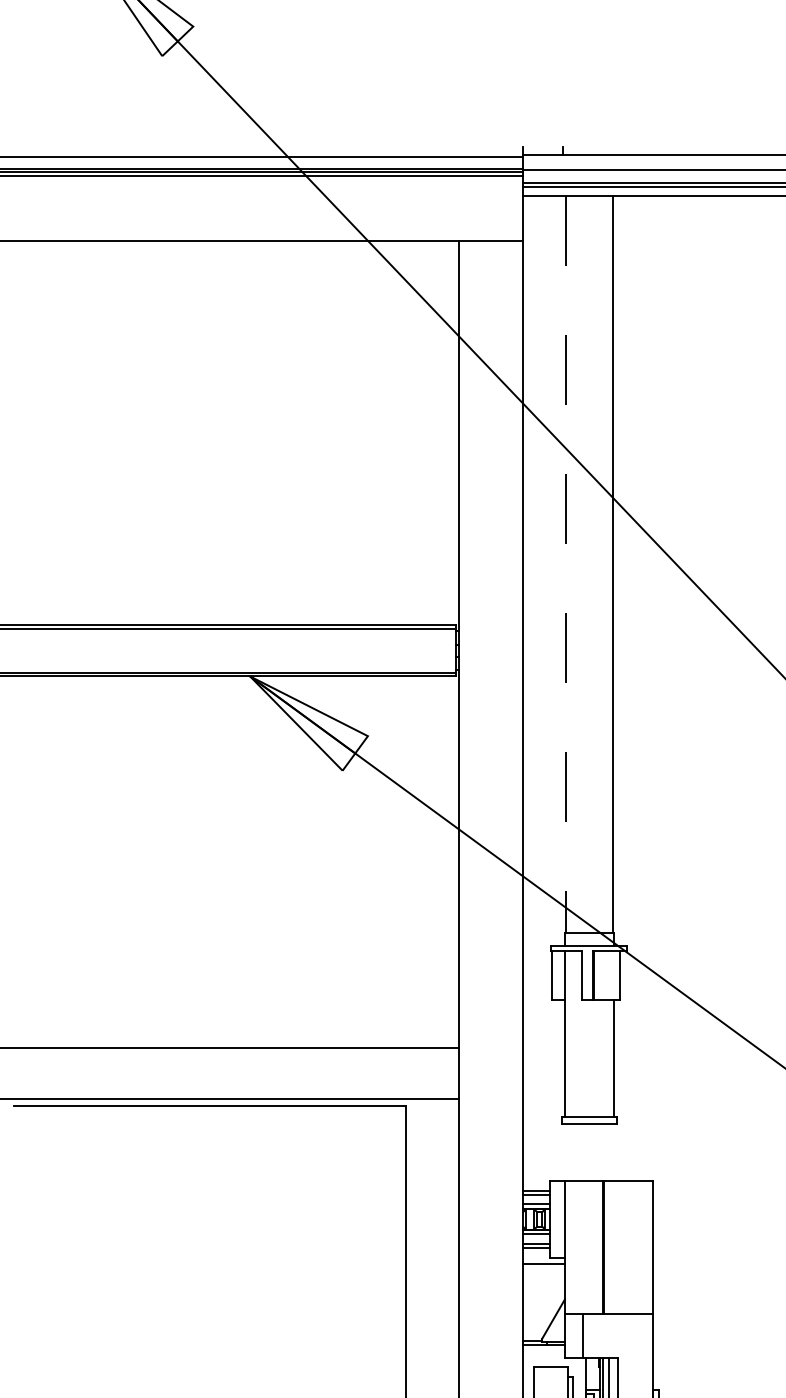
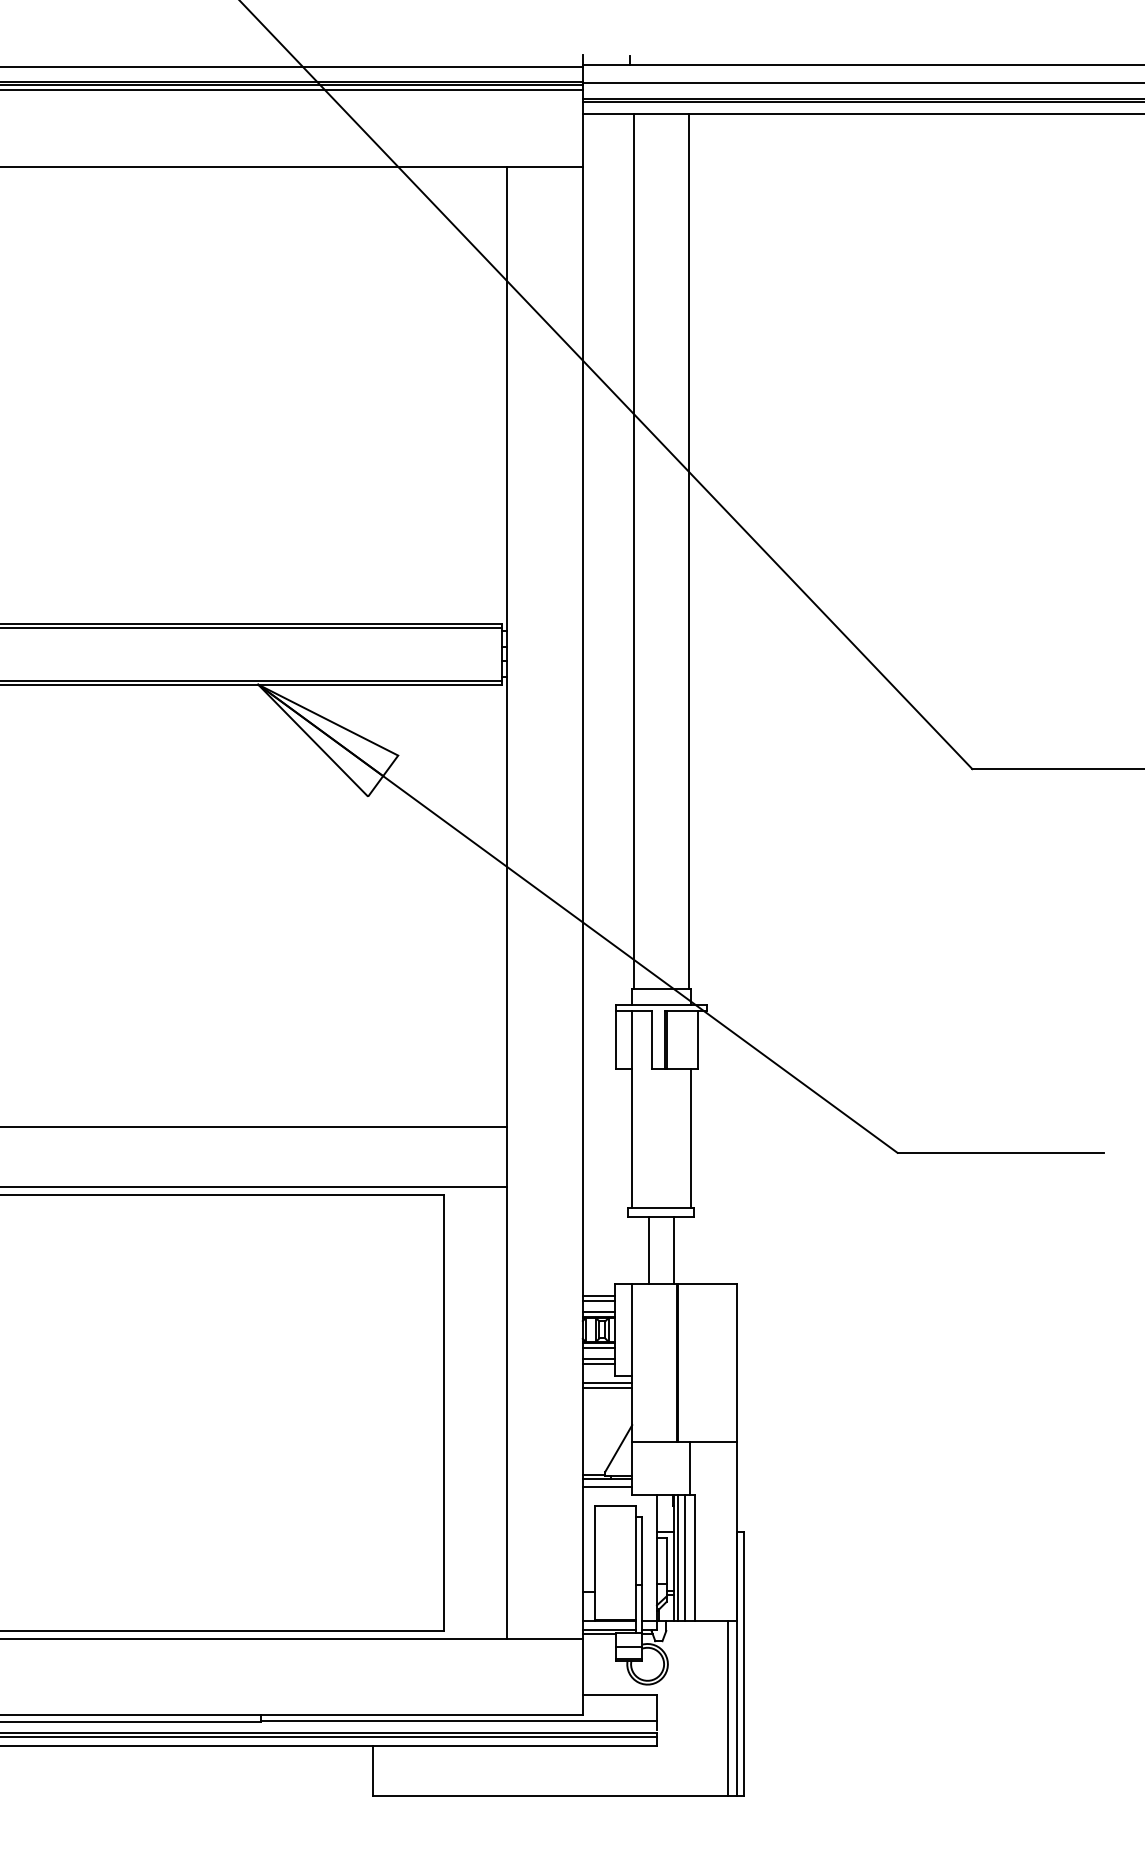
line: (565, 564) -> (633, 551), dashed -> solid
line: (578, 1152) -> (648, 1250), added
line: (600, 1152) -> (674, 1250), added
line: (544, 1268) -> (607, 1388), added
line: (583, 1335) -> (690, 1467), moved
line: (544, 1352) -> (607, 1487), added

